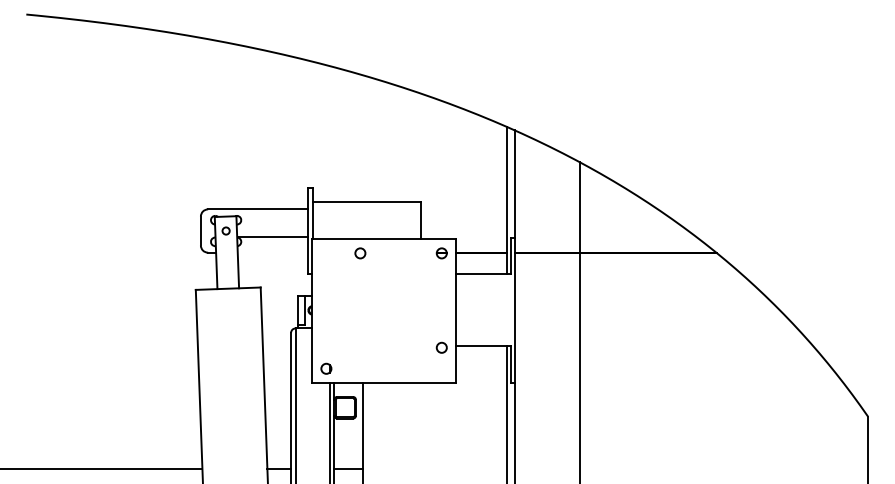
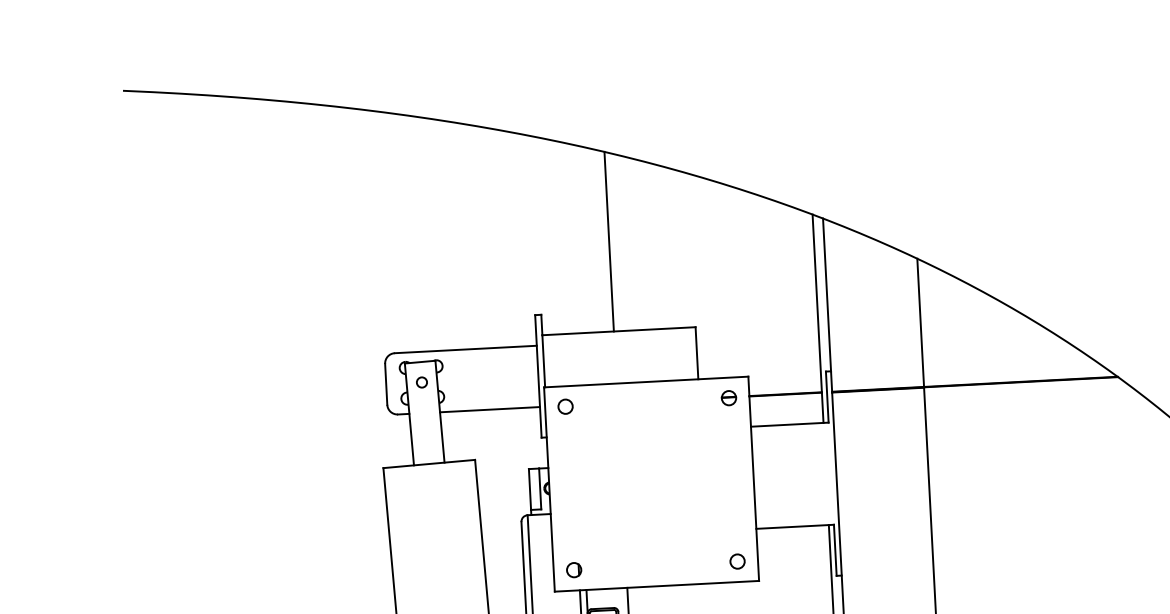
line: (363, 138) -> (609, 241), added
line: (272, 236) -> (489, 409), moved
circle: (360, 253) -> (565, 406), moved
circle: (441, 347) -> (737, 561), moved

